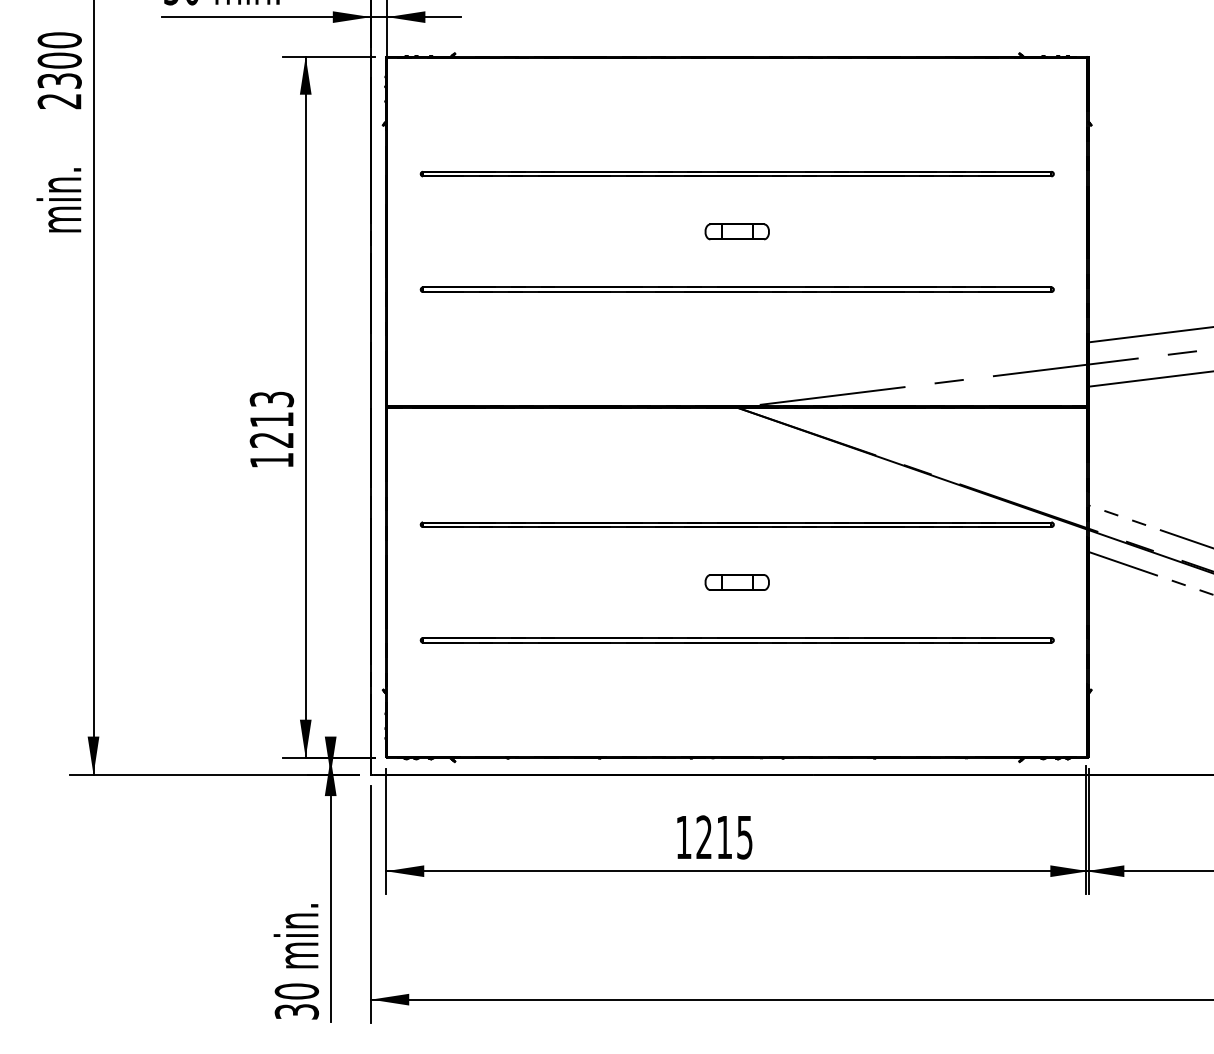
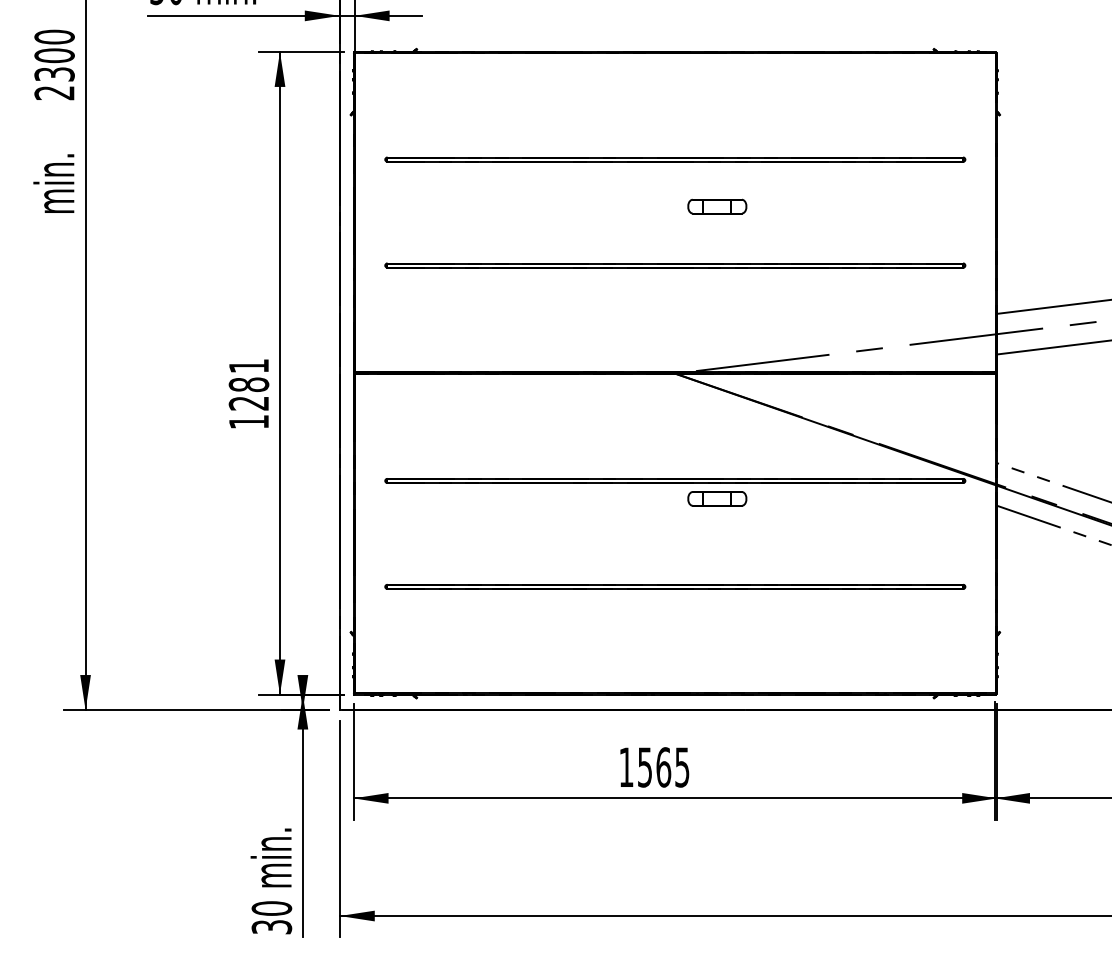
part: (737, 231) -> (717, 206), moved
text: (271, 409) -> (248, 375), 1213 -> 1281
part: (737, 582) -> (717, 498), moved
text: (714, 837) -> (654, 767), 1215 -> 1565

